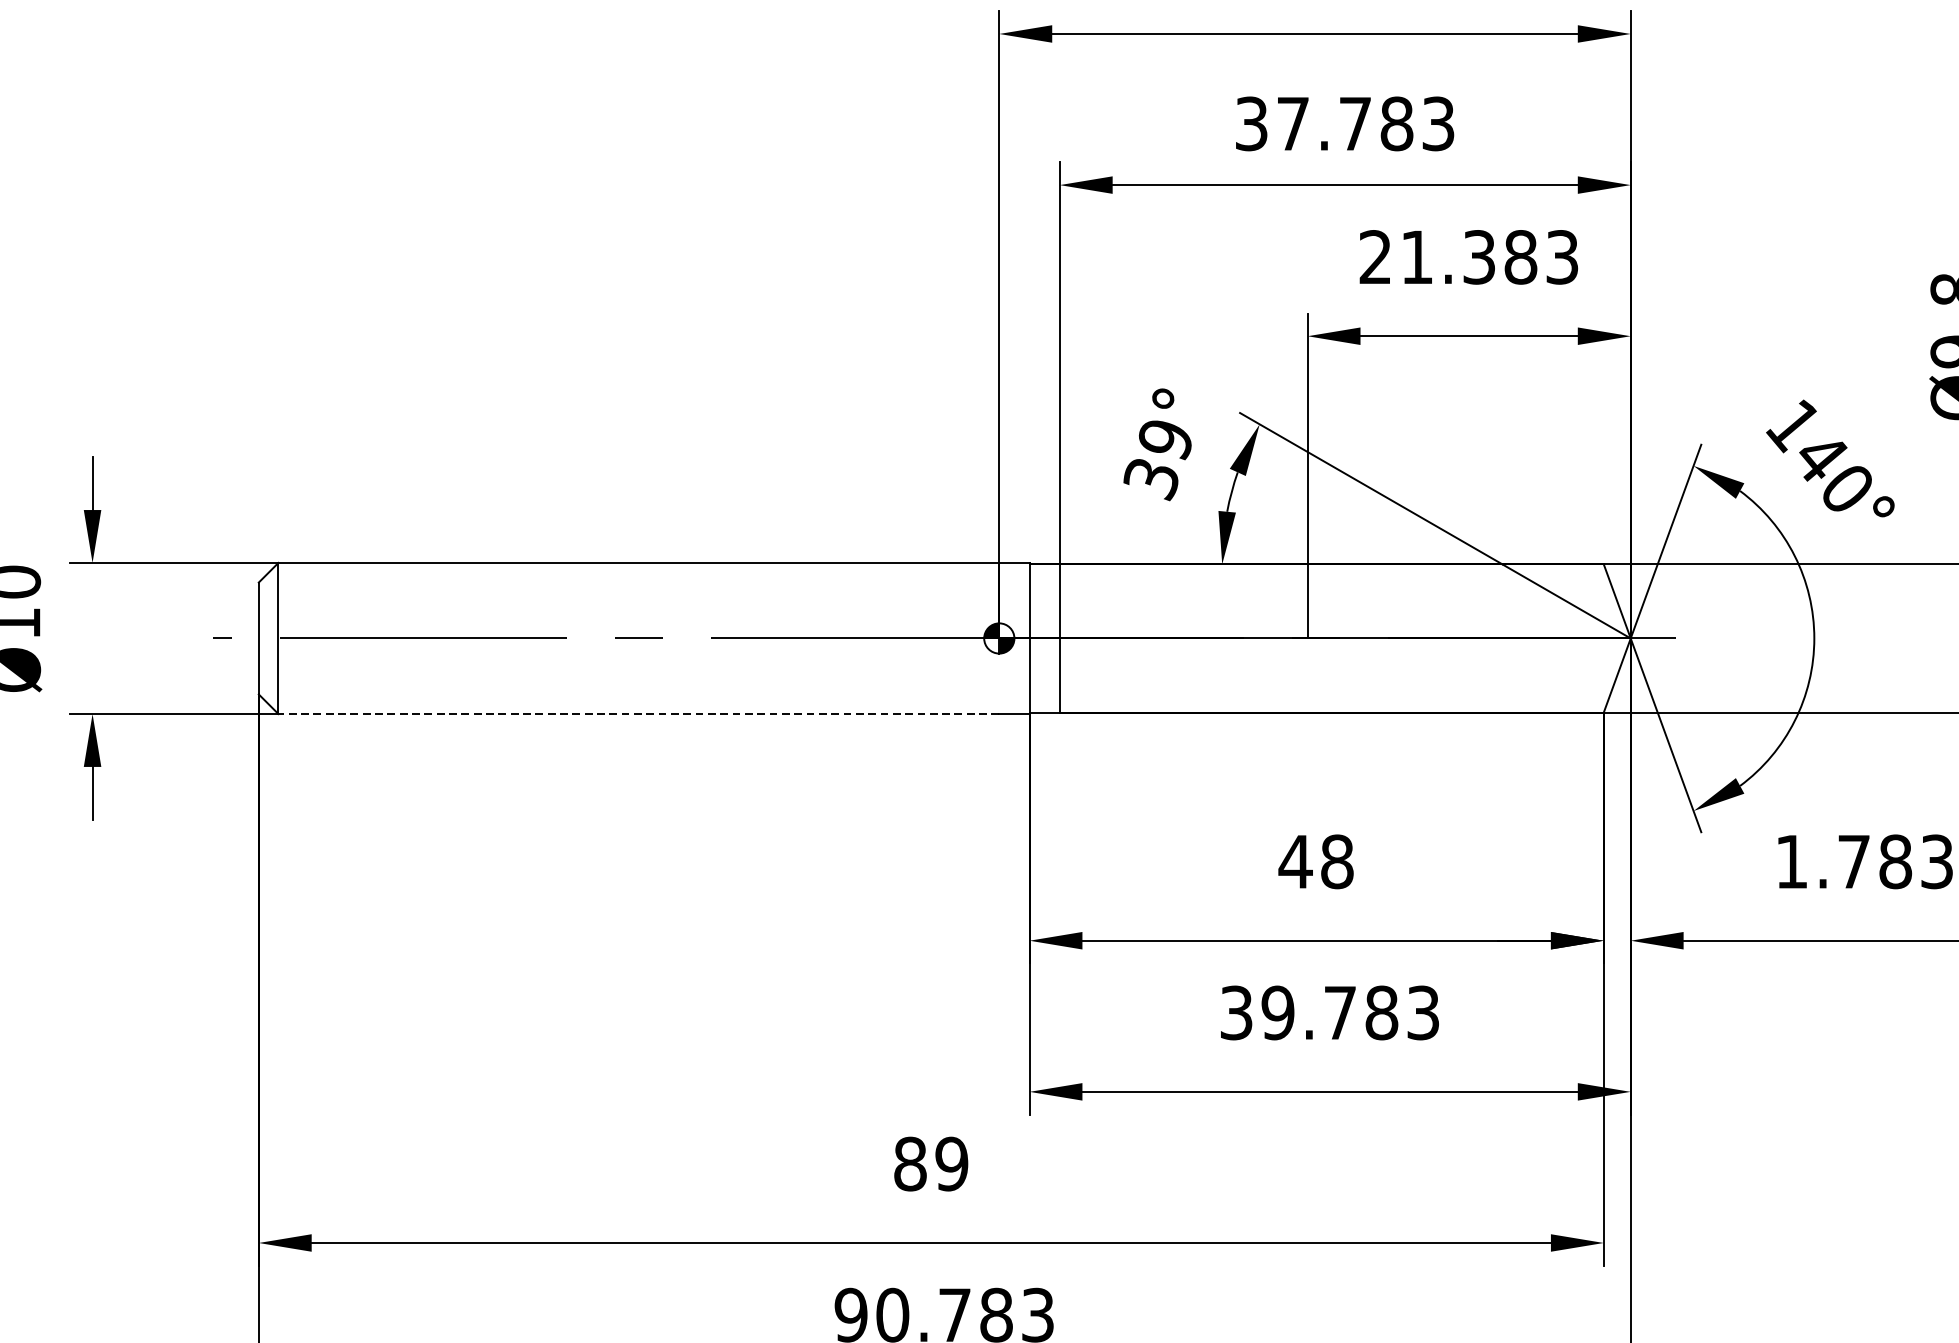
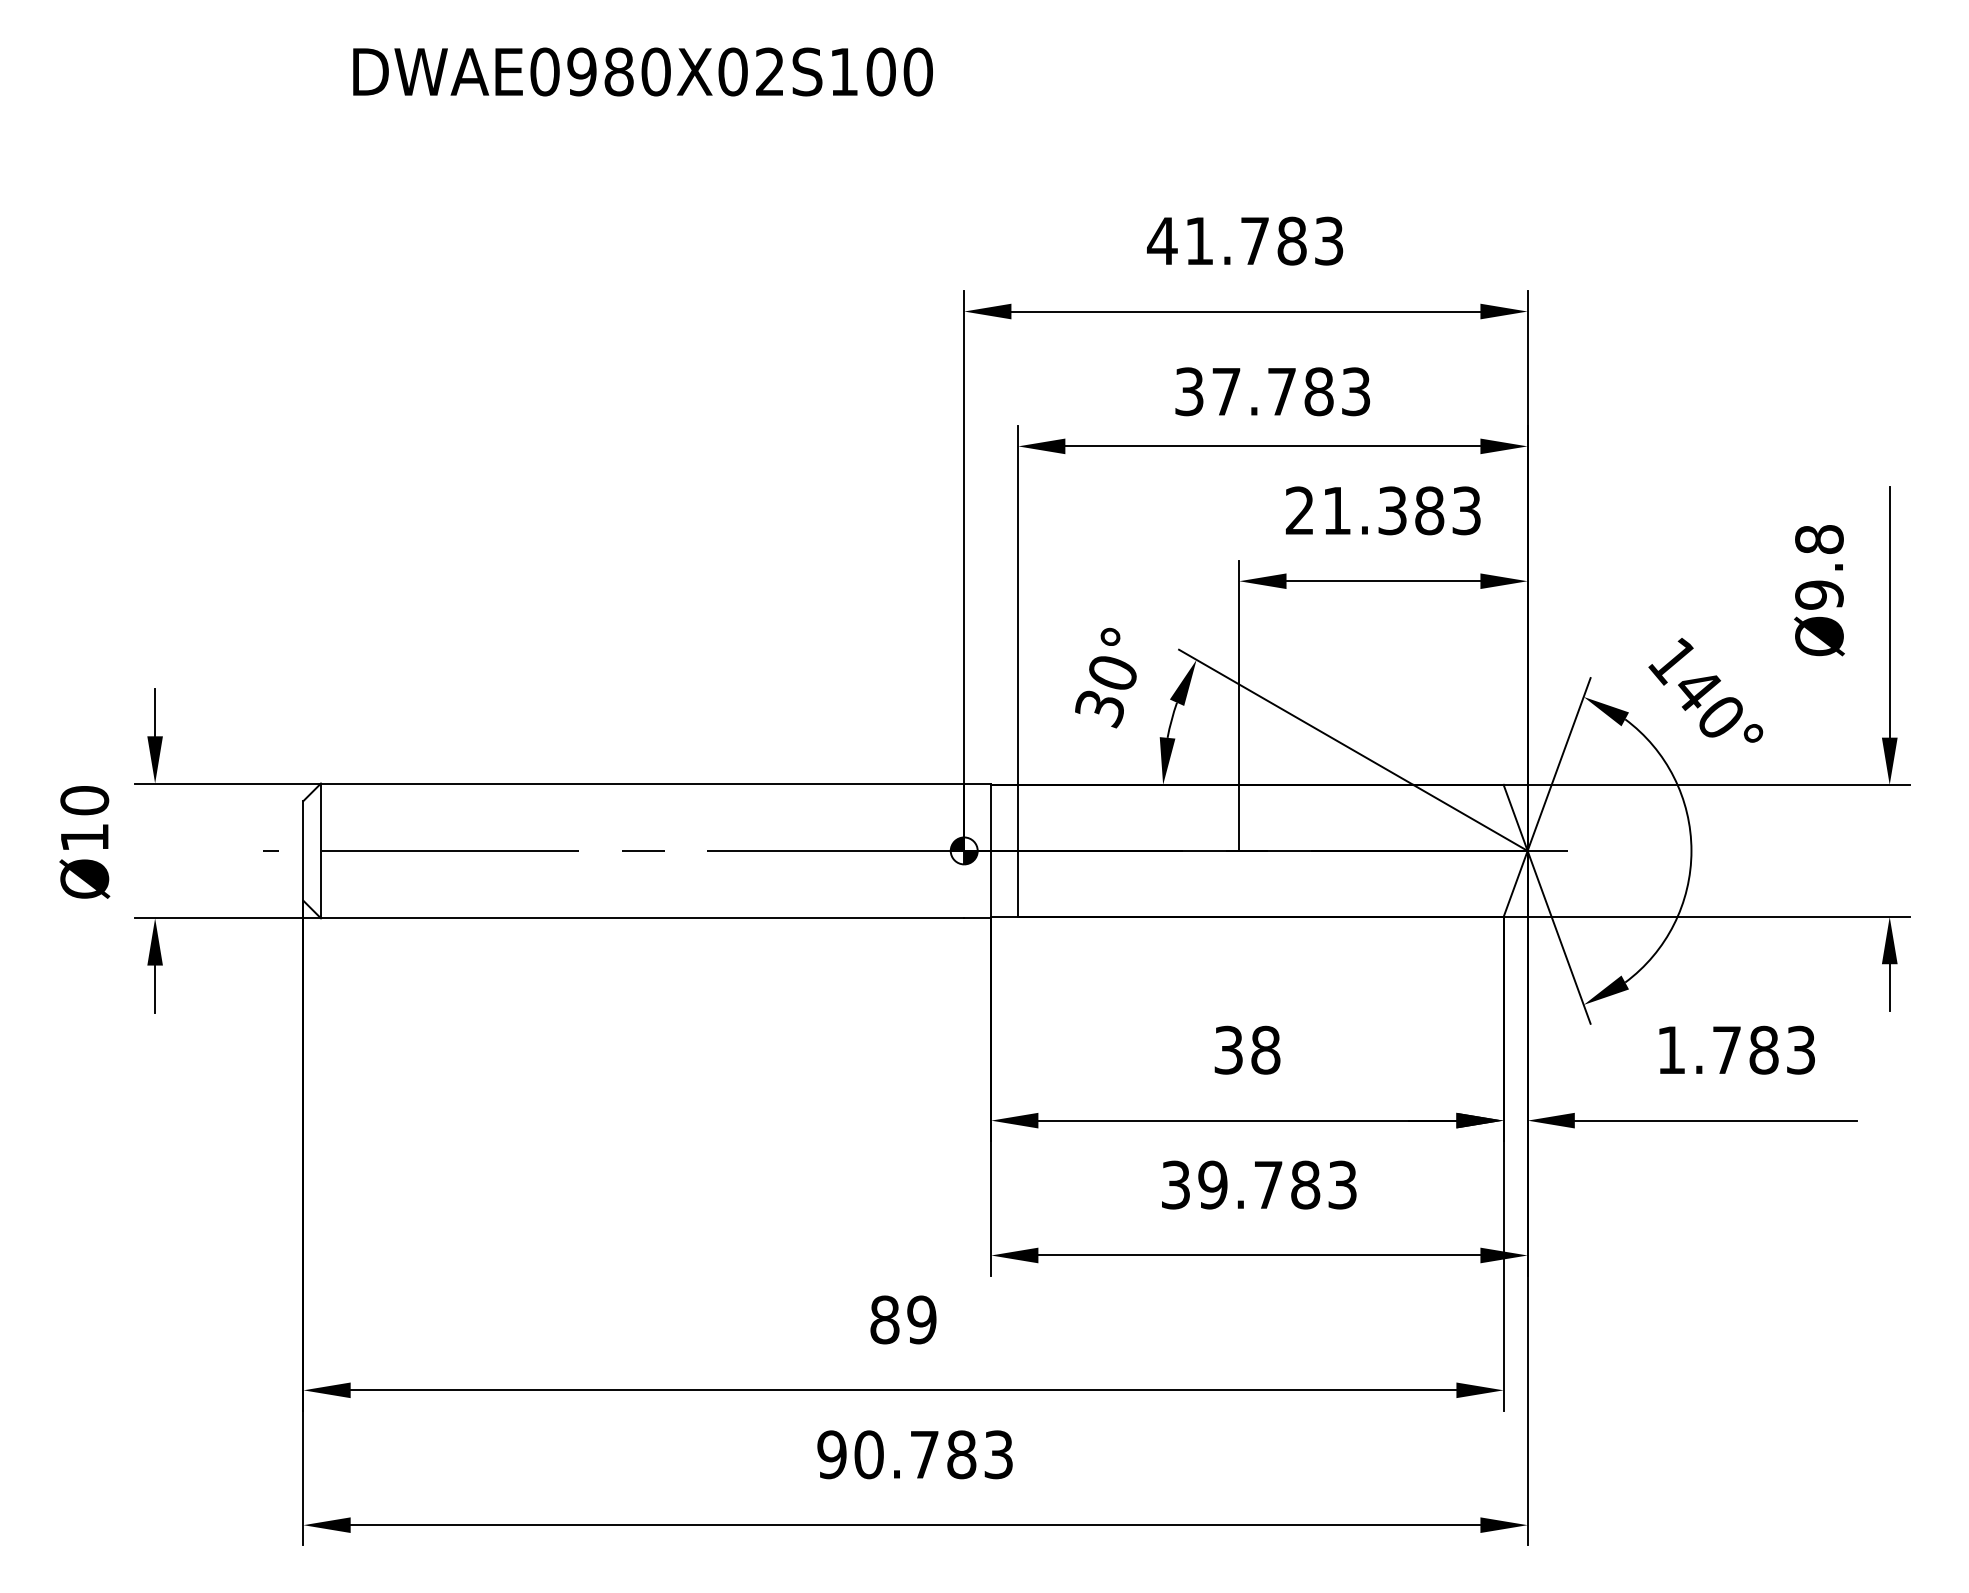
text: (1165, 439) -> (1112, 673), 39° -> 30°
line: (638, 714) -> (642, 918), dashed -> solid
text: (1295, 861) -> (1228, 1049), 48 -> 38

